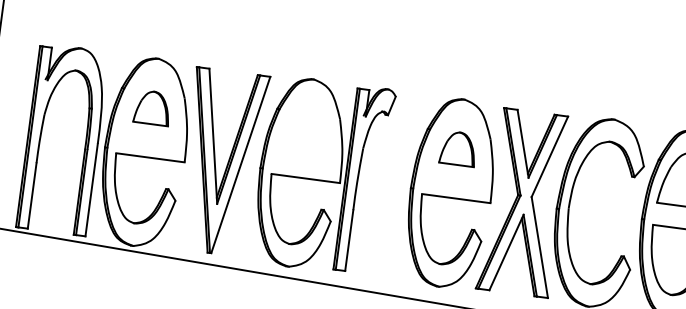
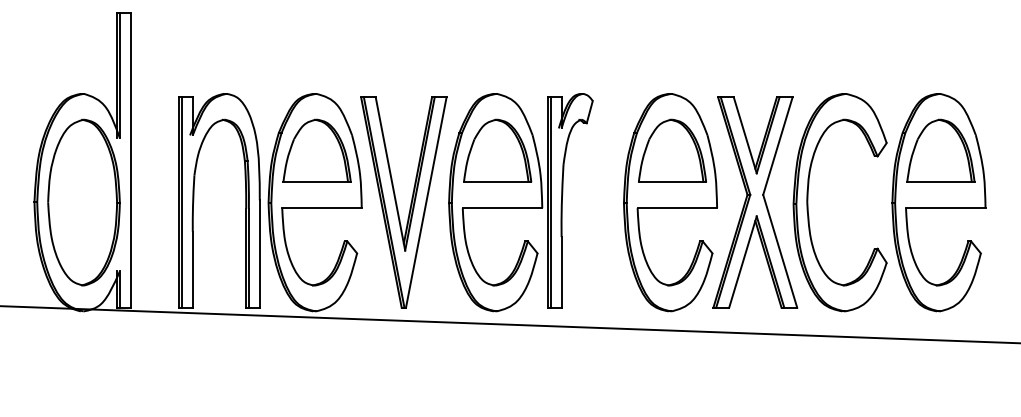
part: (152, 107) -> (316, 150), size x1.67
part: (308, 128) -> (497, 150), added
part: (458, 148) -> (672, 150), size x1.67

